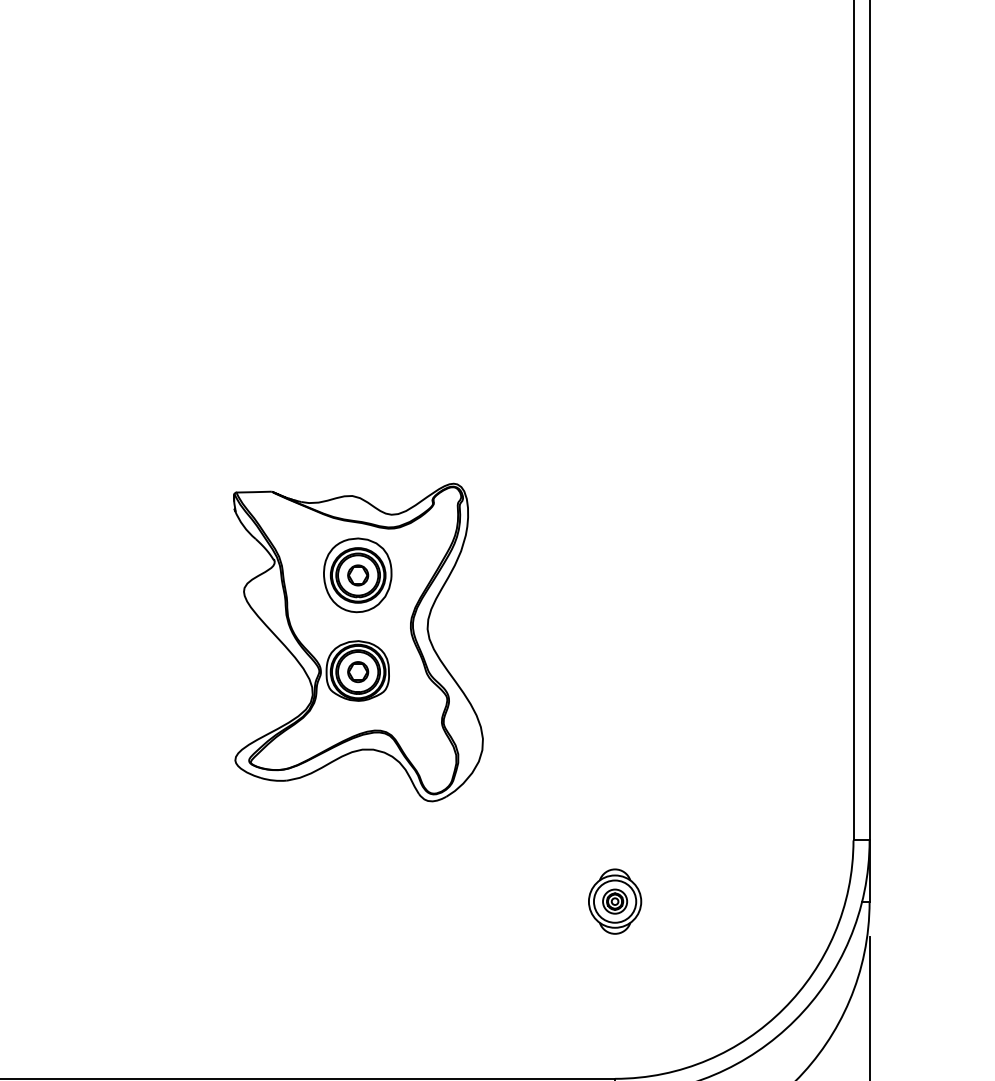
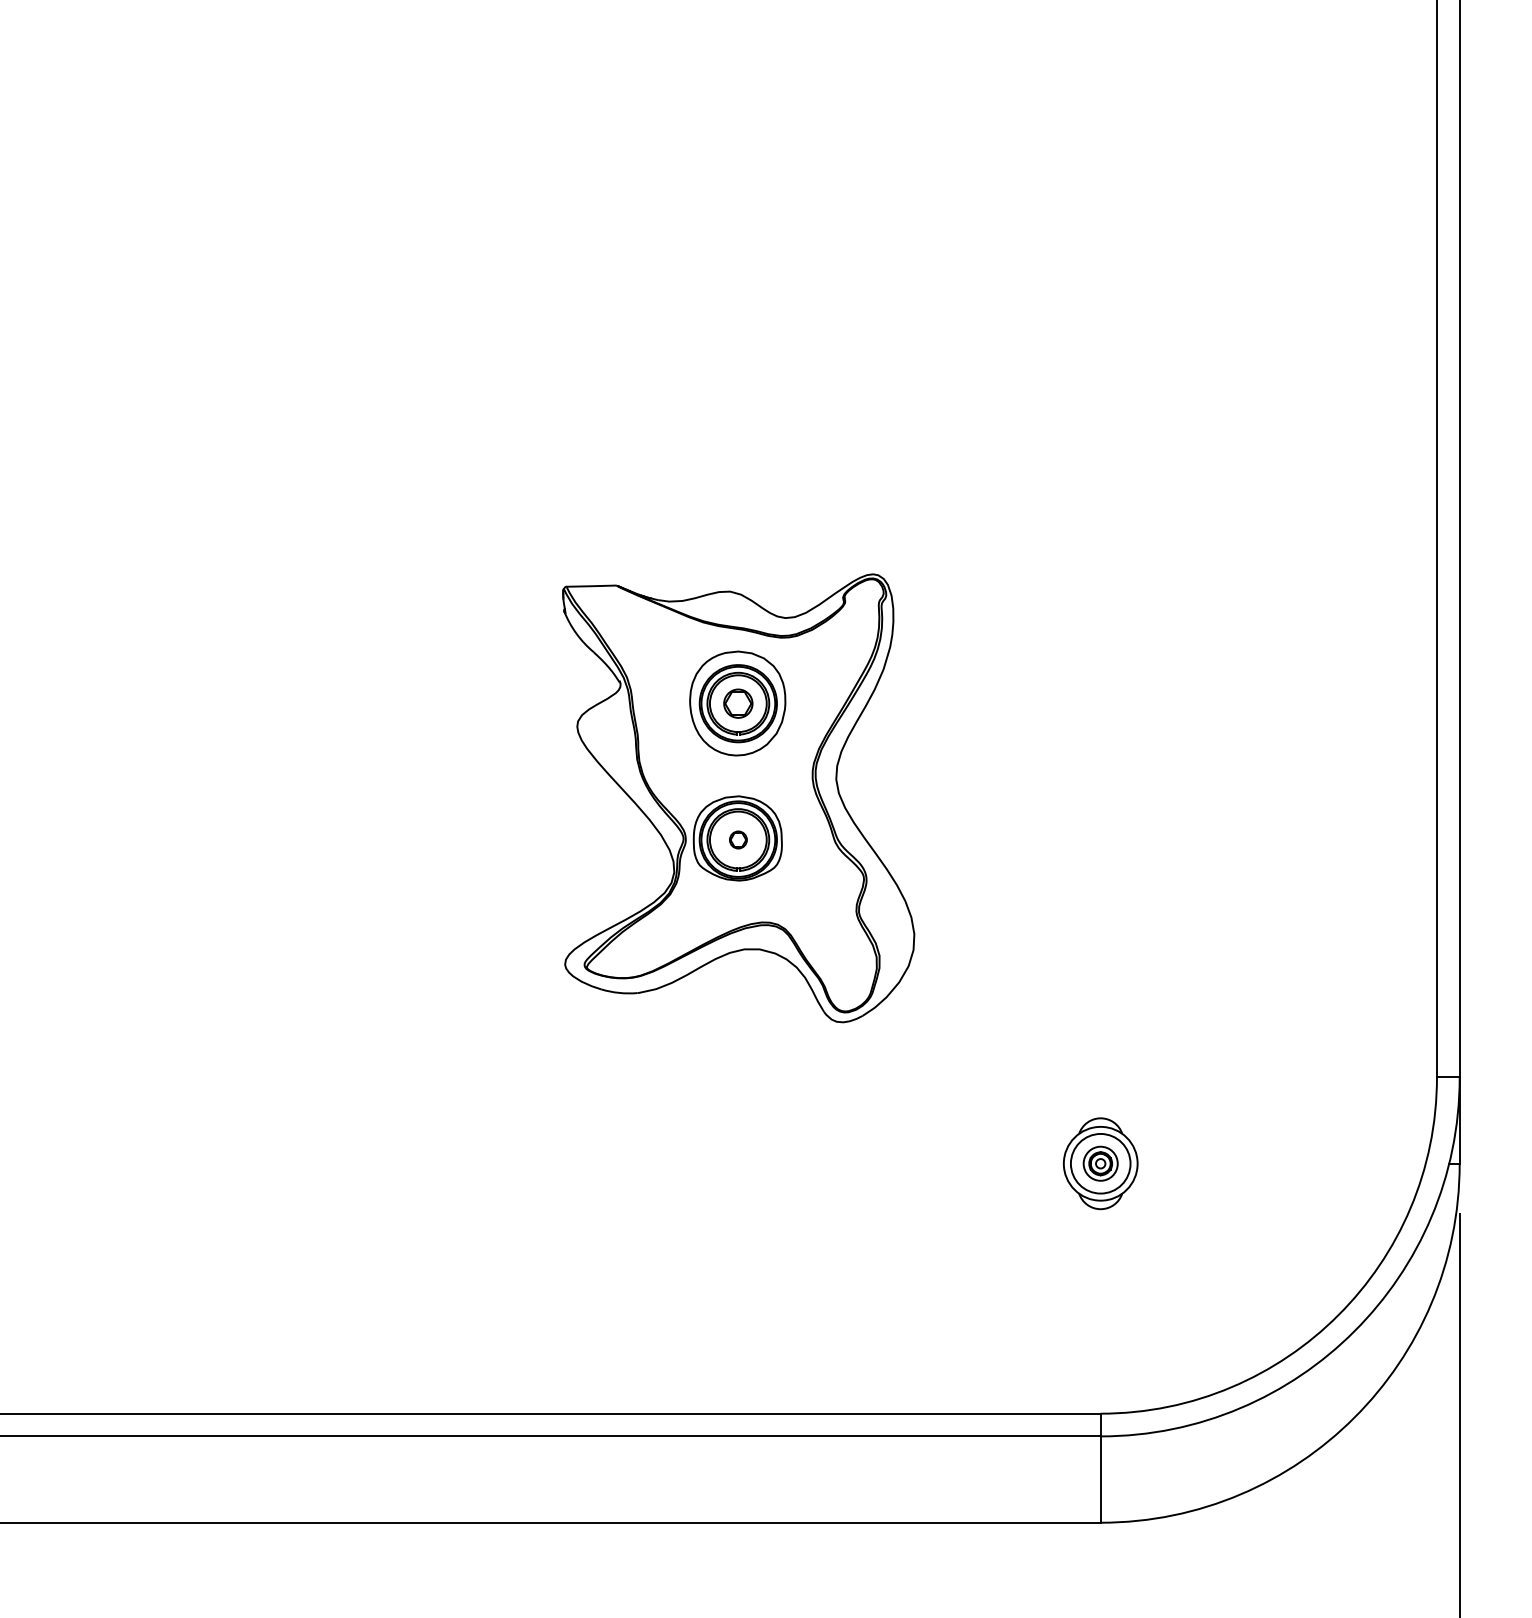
part: (358, 671) -> (738, 839), size x0.6

